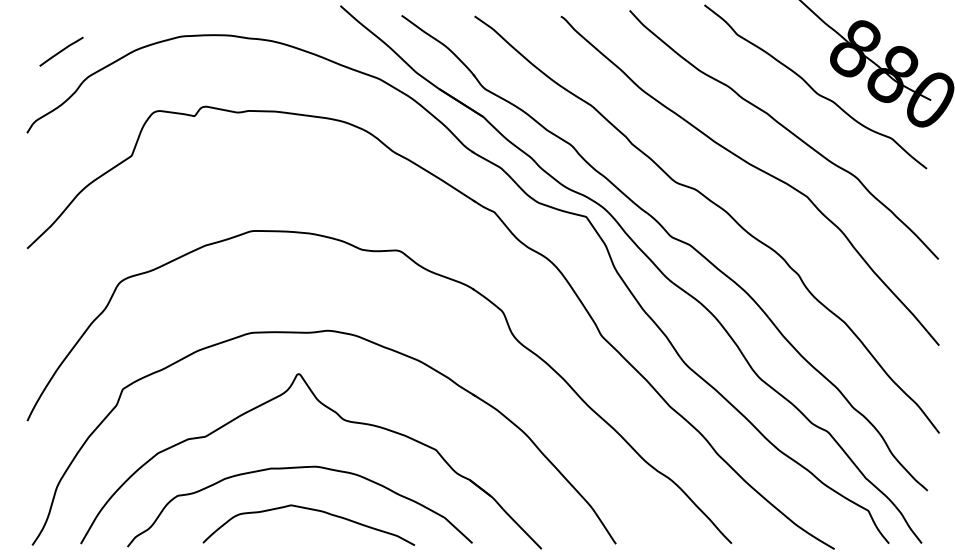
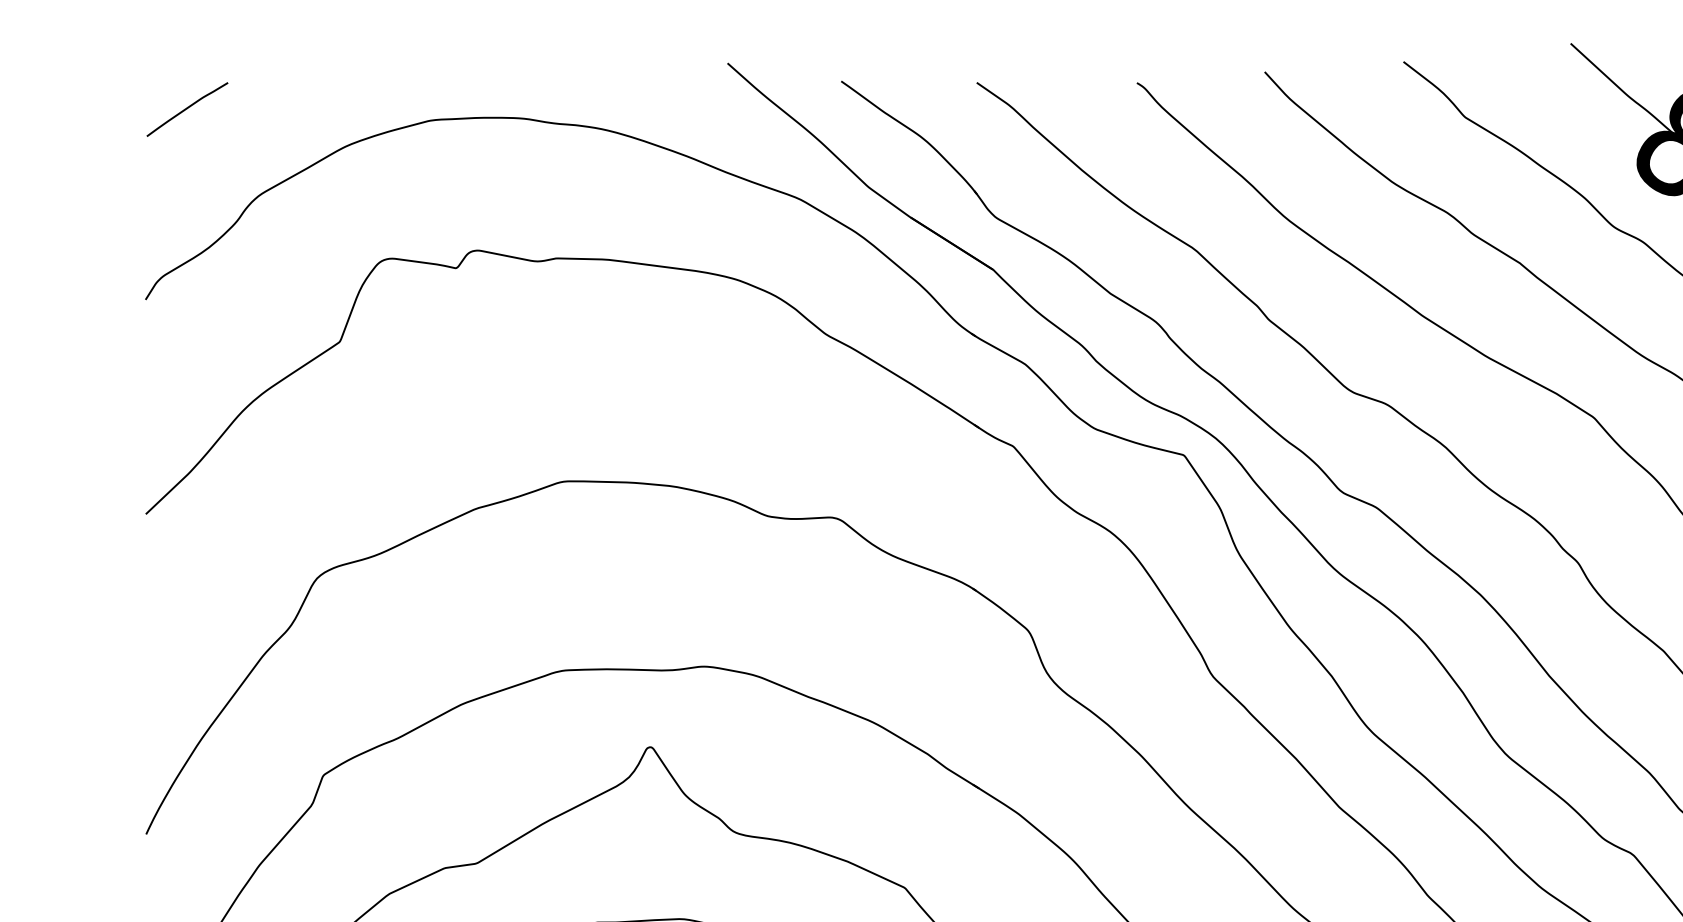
line: (61, 51) -> (187, 109), moved

